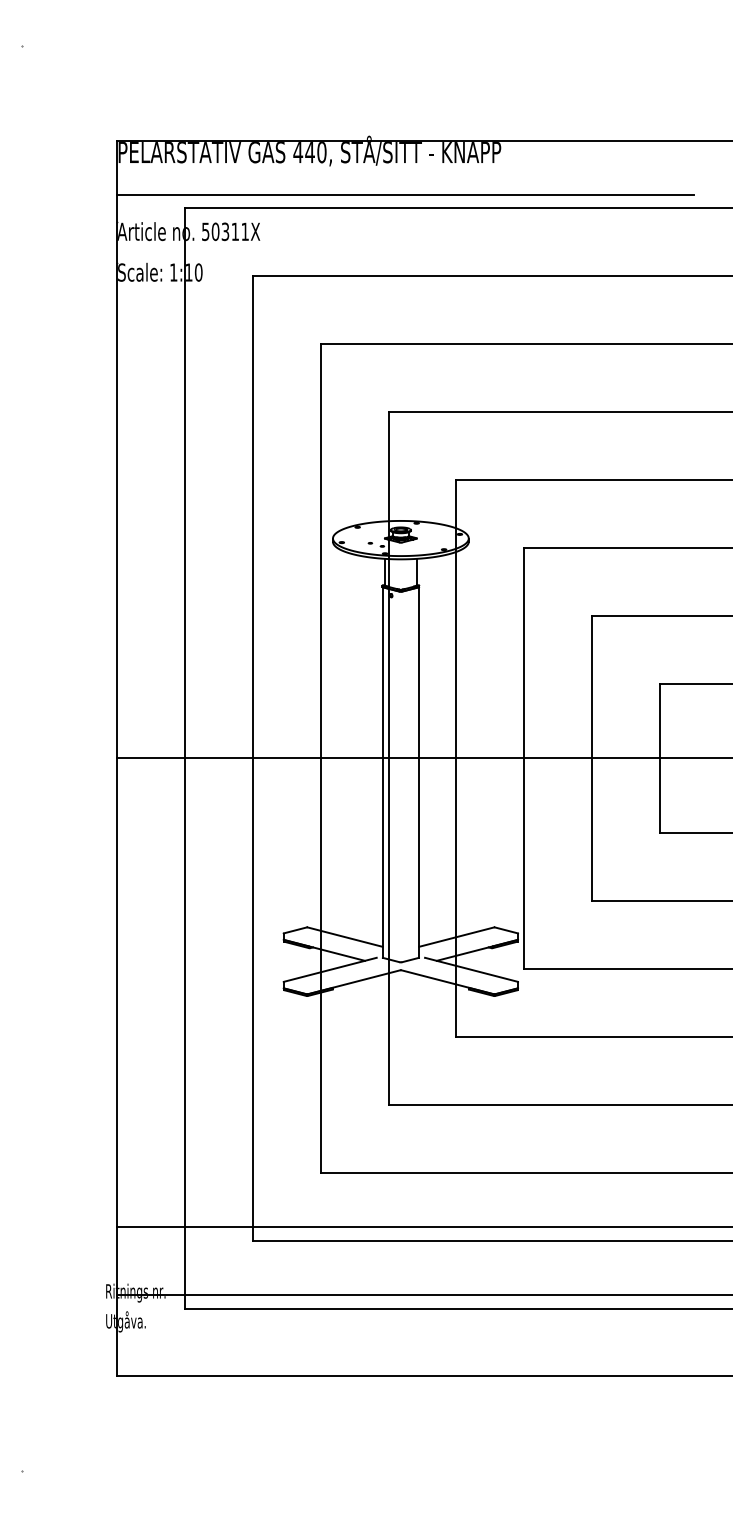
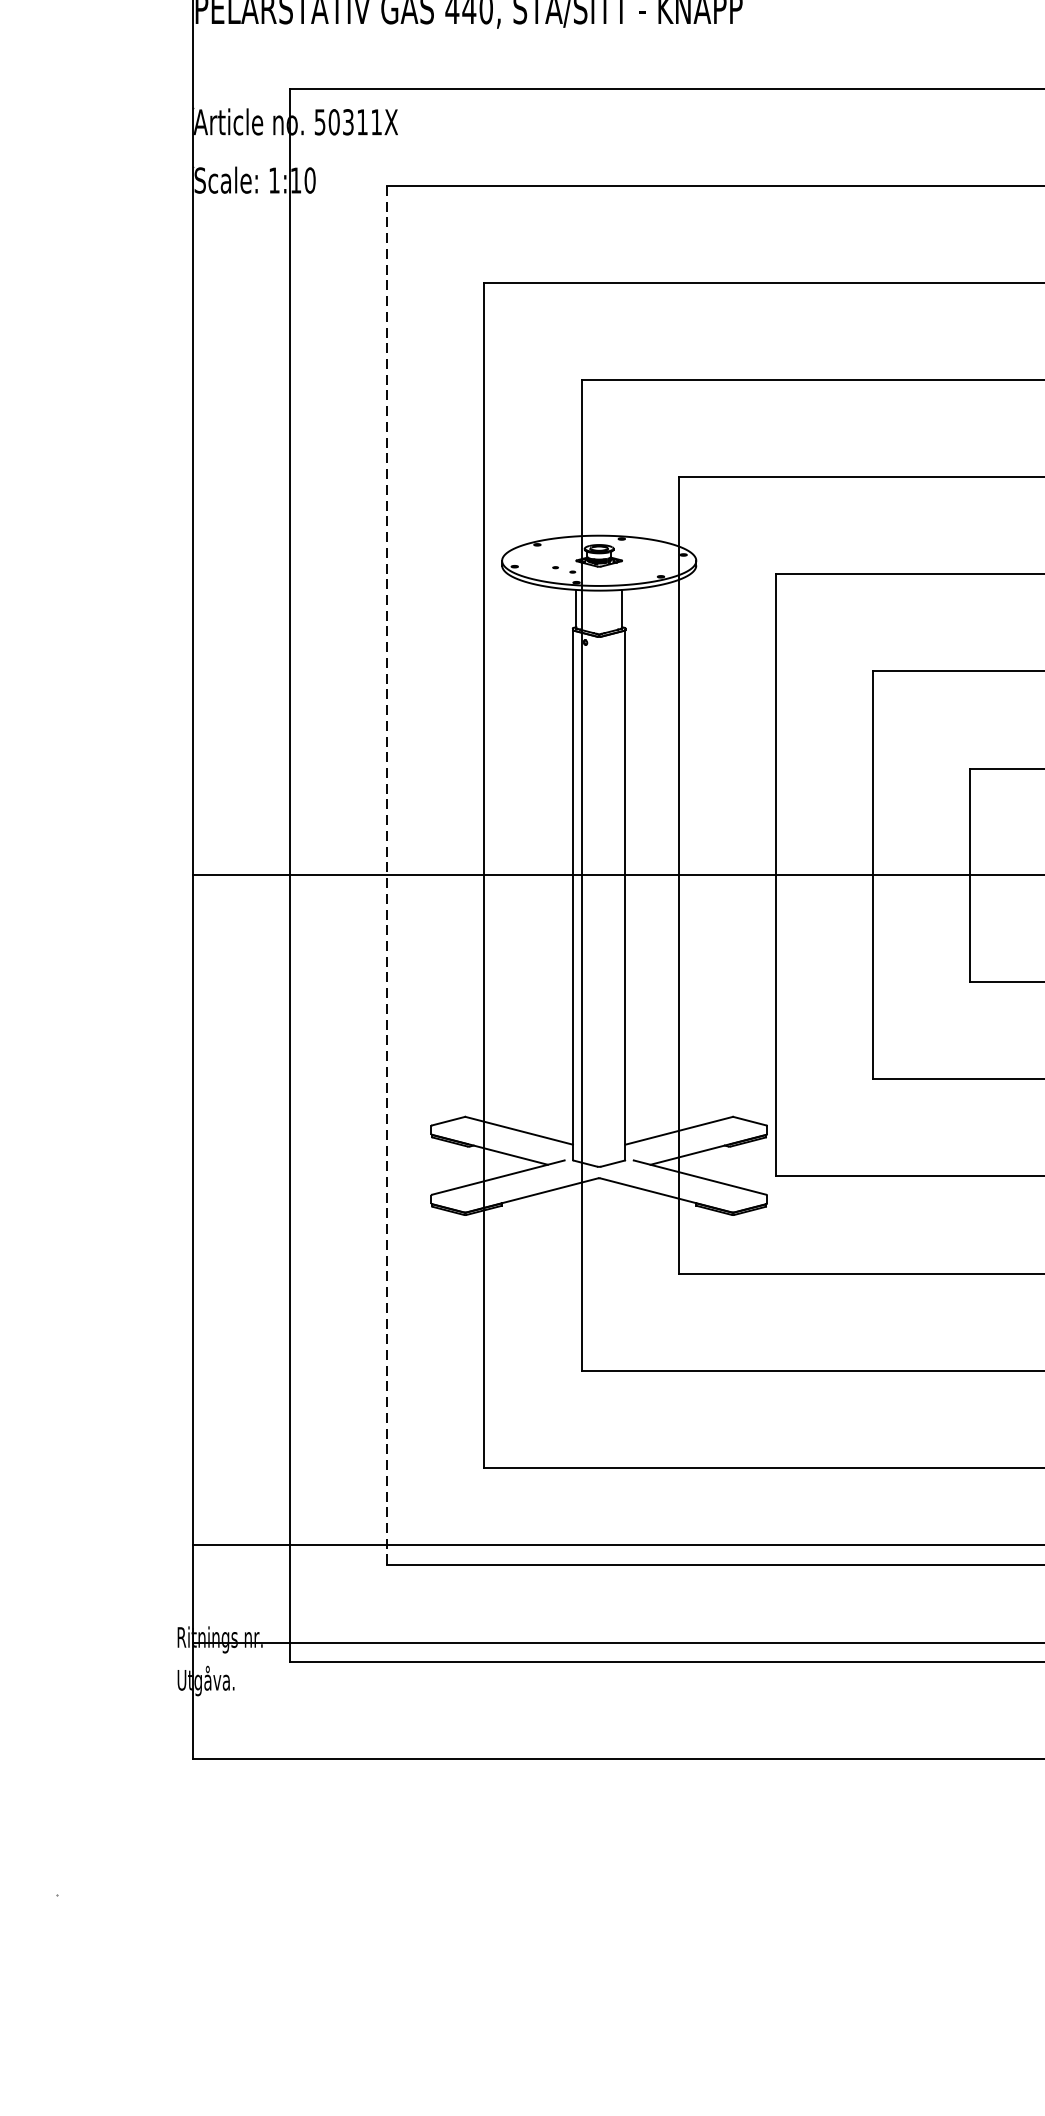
line: (405, 194) -> (605, 68), removed
line: (252, 758) -> (387, 875), solid -> dashed

